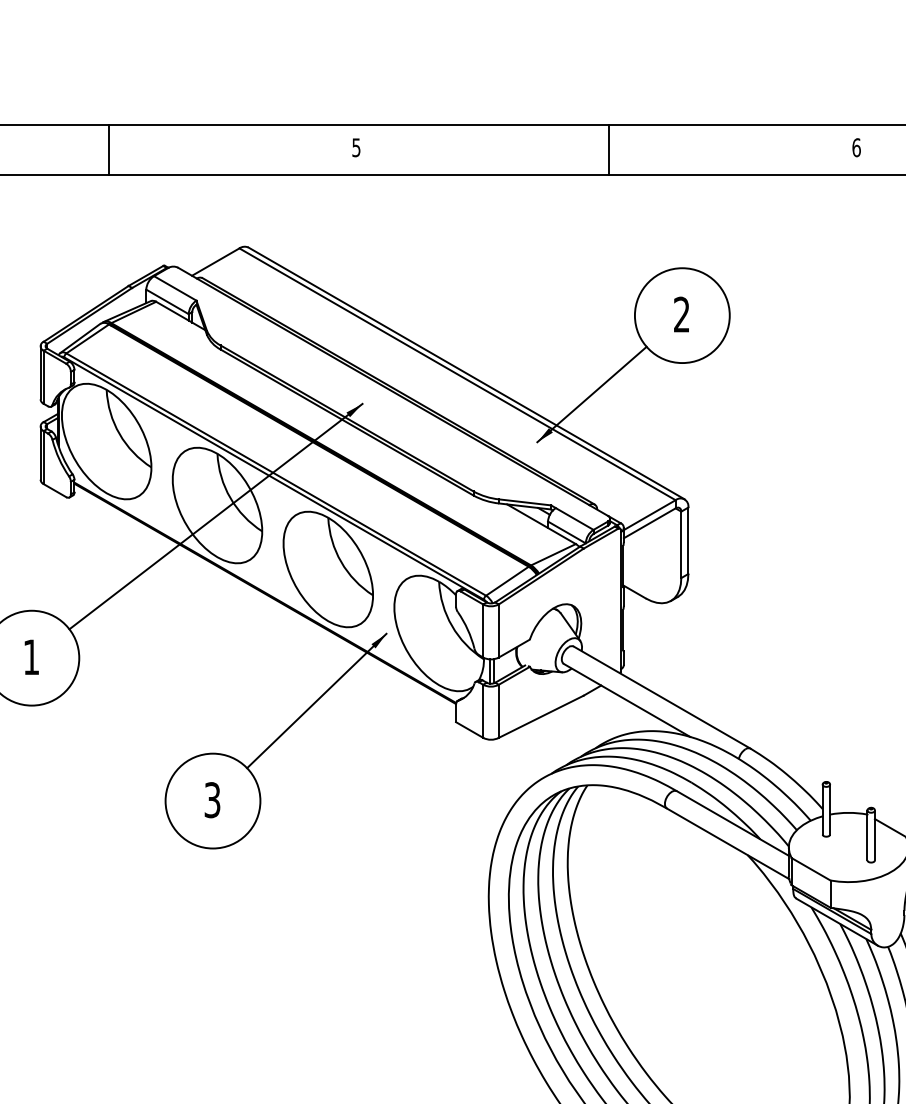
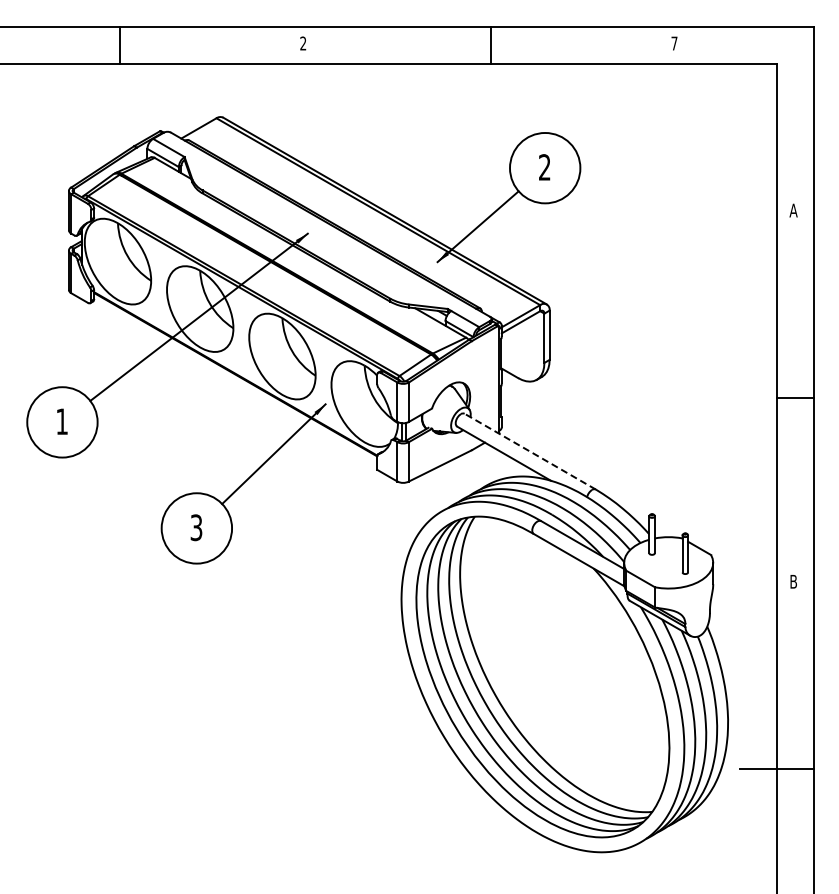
text: (356, 147) -> (303, 43), 5 -> 2
text: (856, 147) -> (674, 43), 6 -> 7
line: (662, 697) -> (530, 451), solid -> dashed

